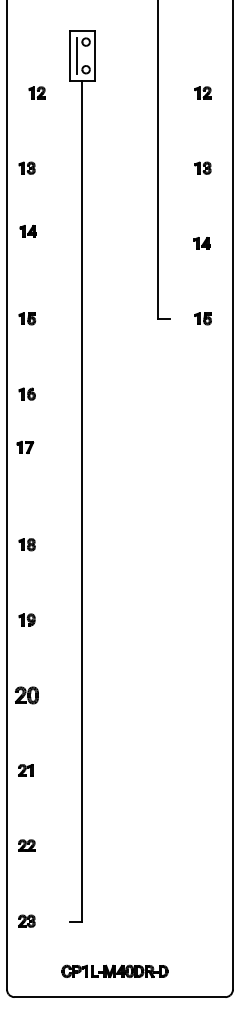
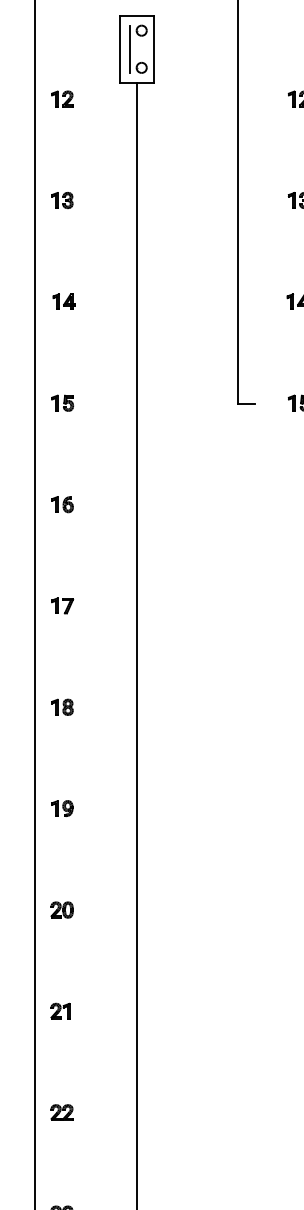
part: (36, 92) -> (61, 98), moved
part: (27, 231) -> (62, 301), moved
part: (25, 446) -> (62, 604), moved
part: (26, 694) -> (61, 908), size x0.71

